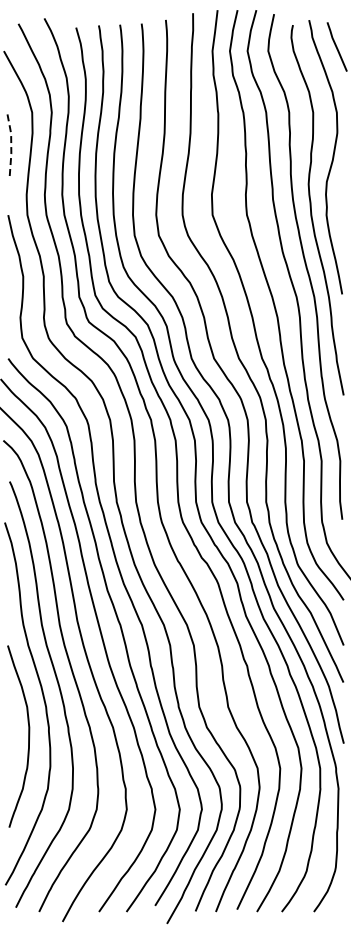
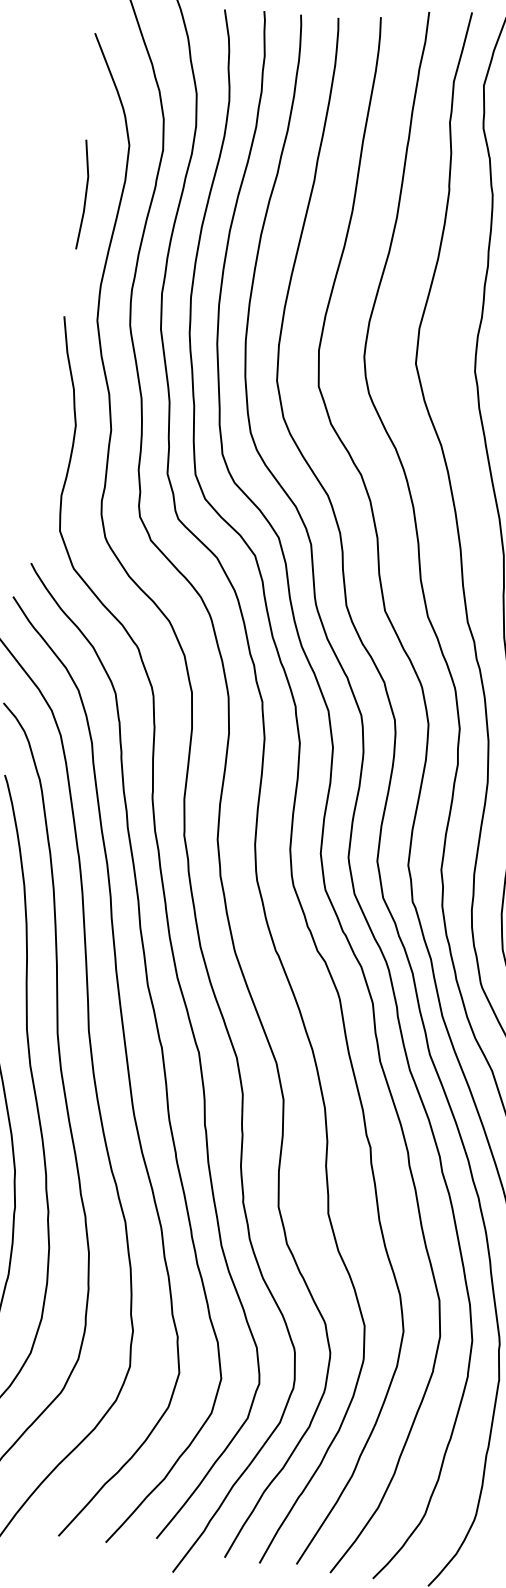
line: (11, 144) -> (86, 195), dashed -> solid

